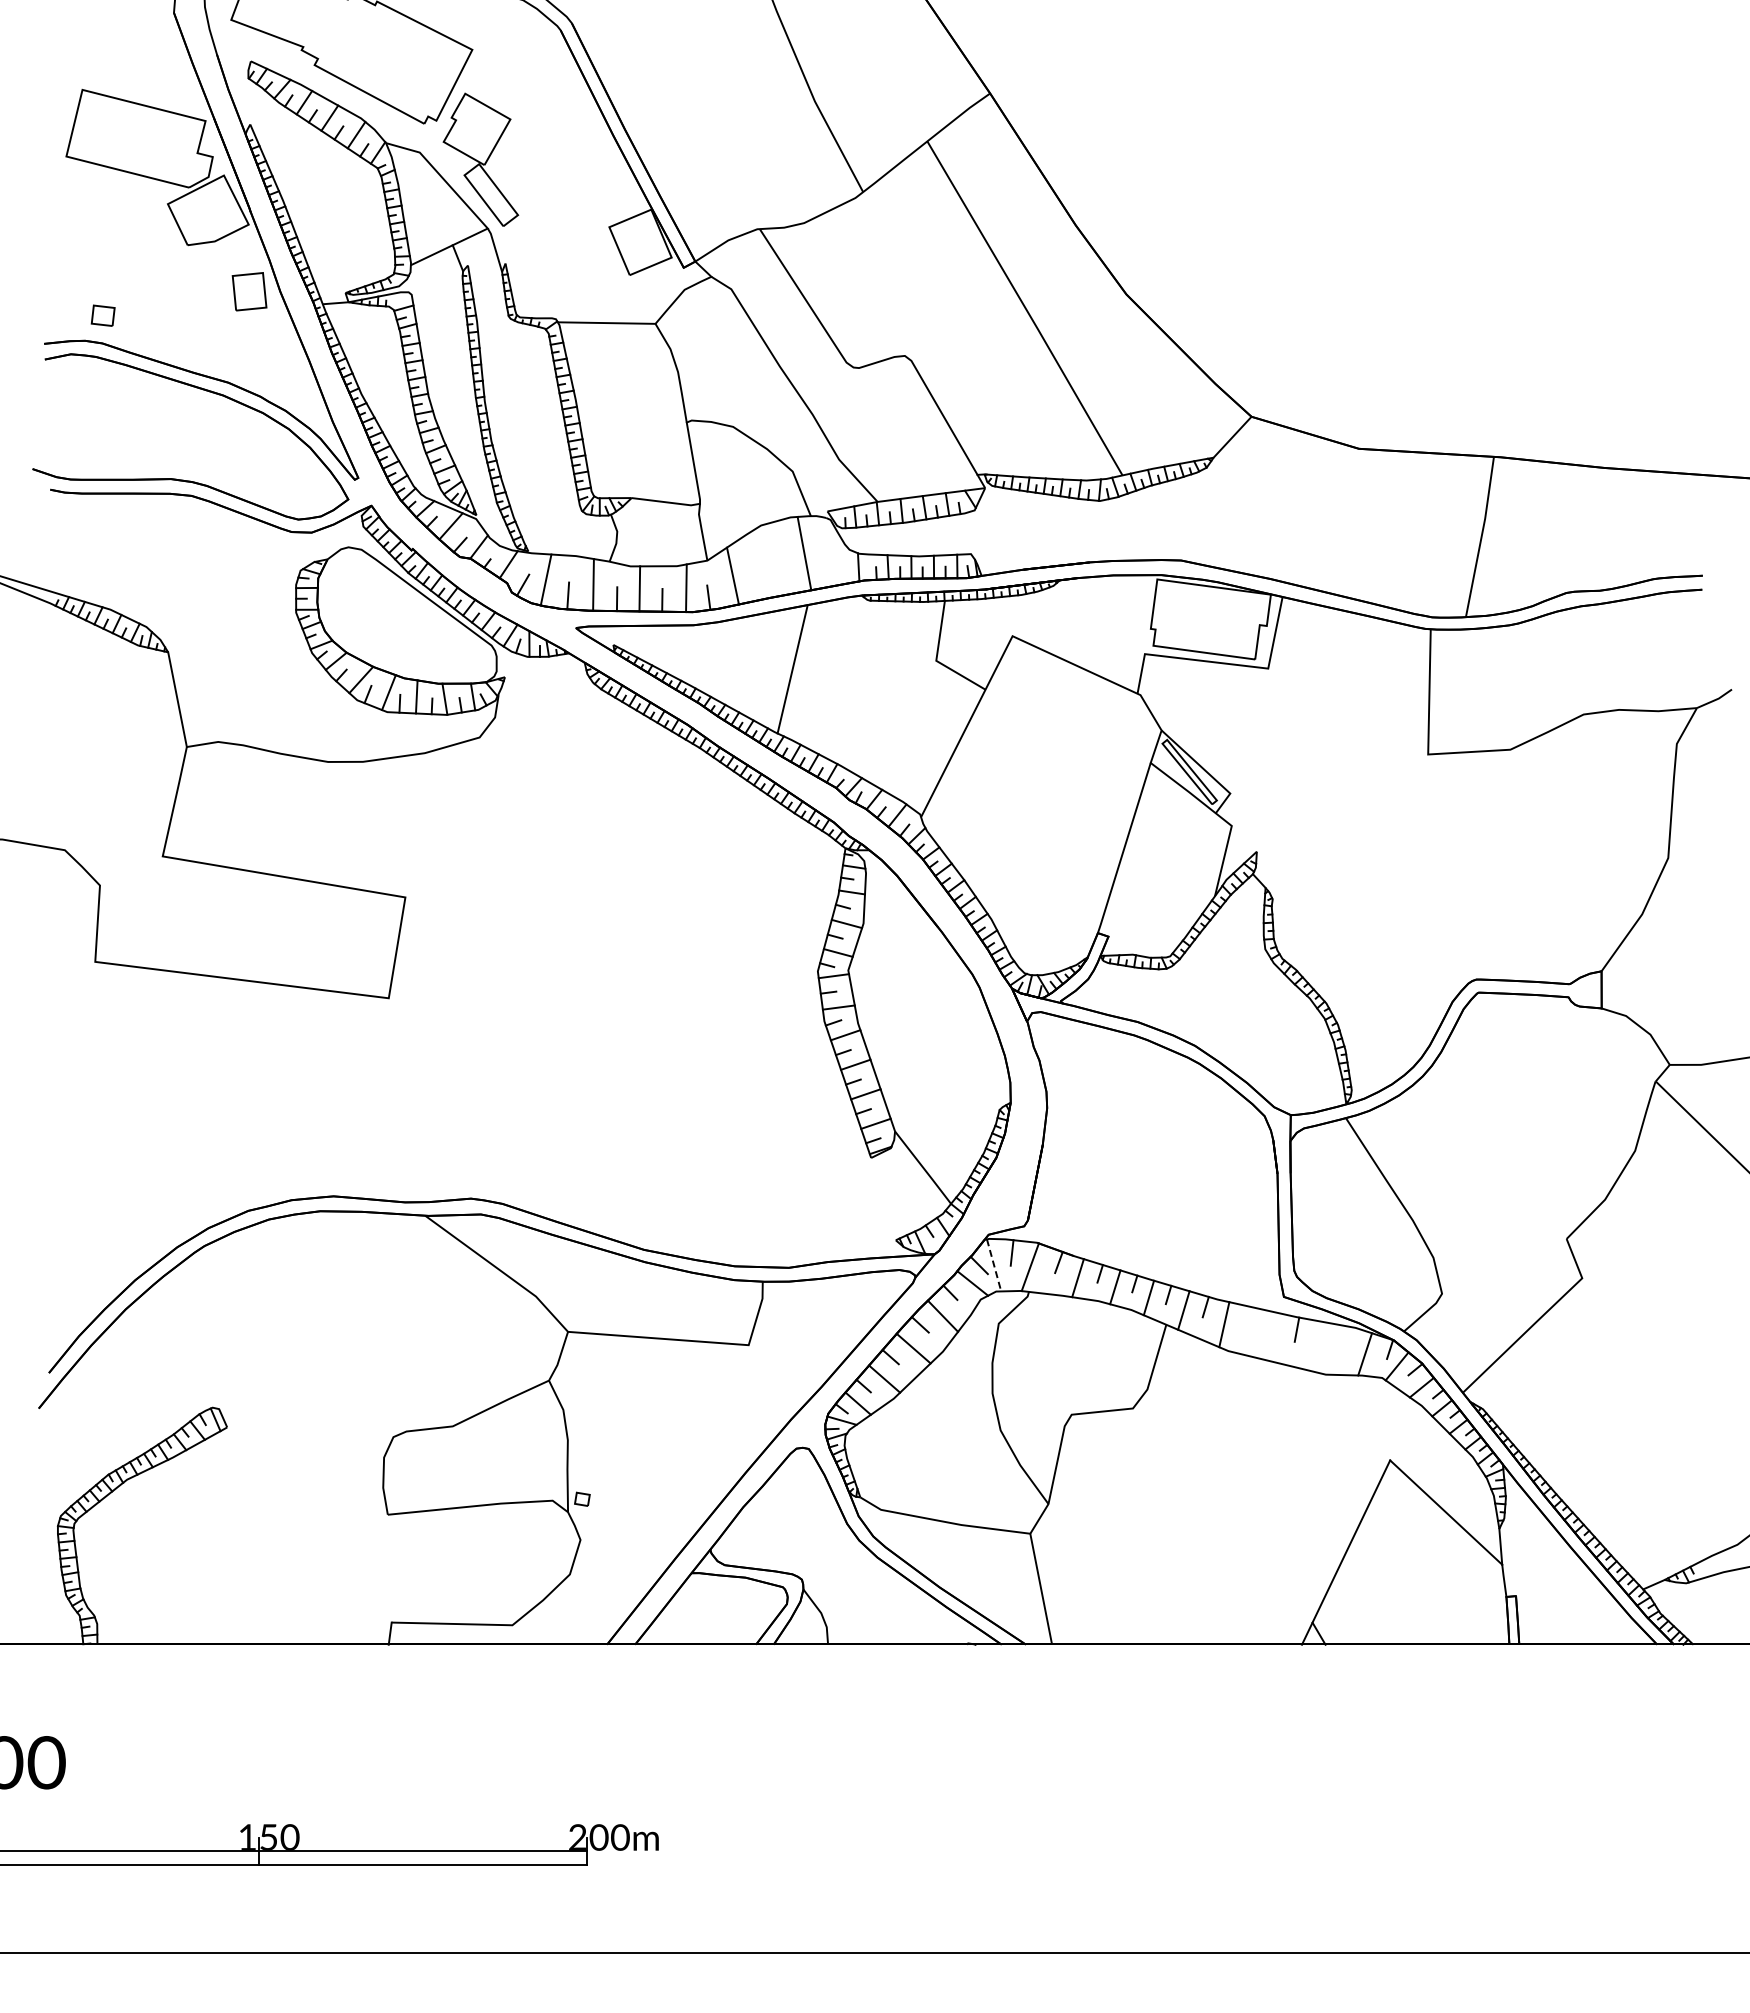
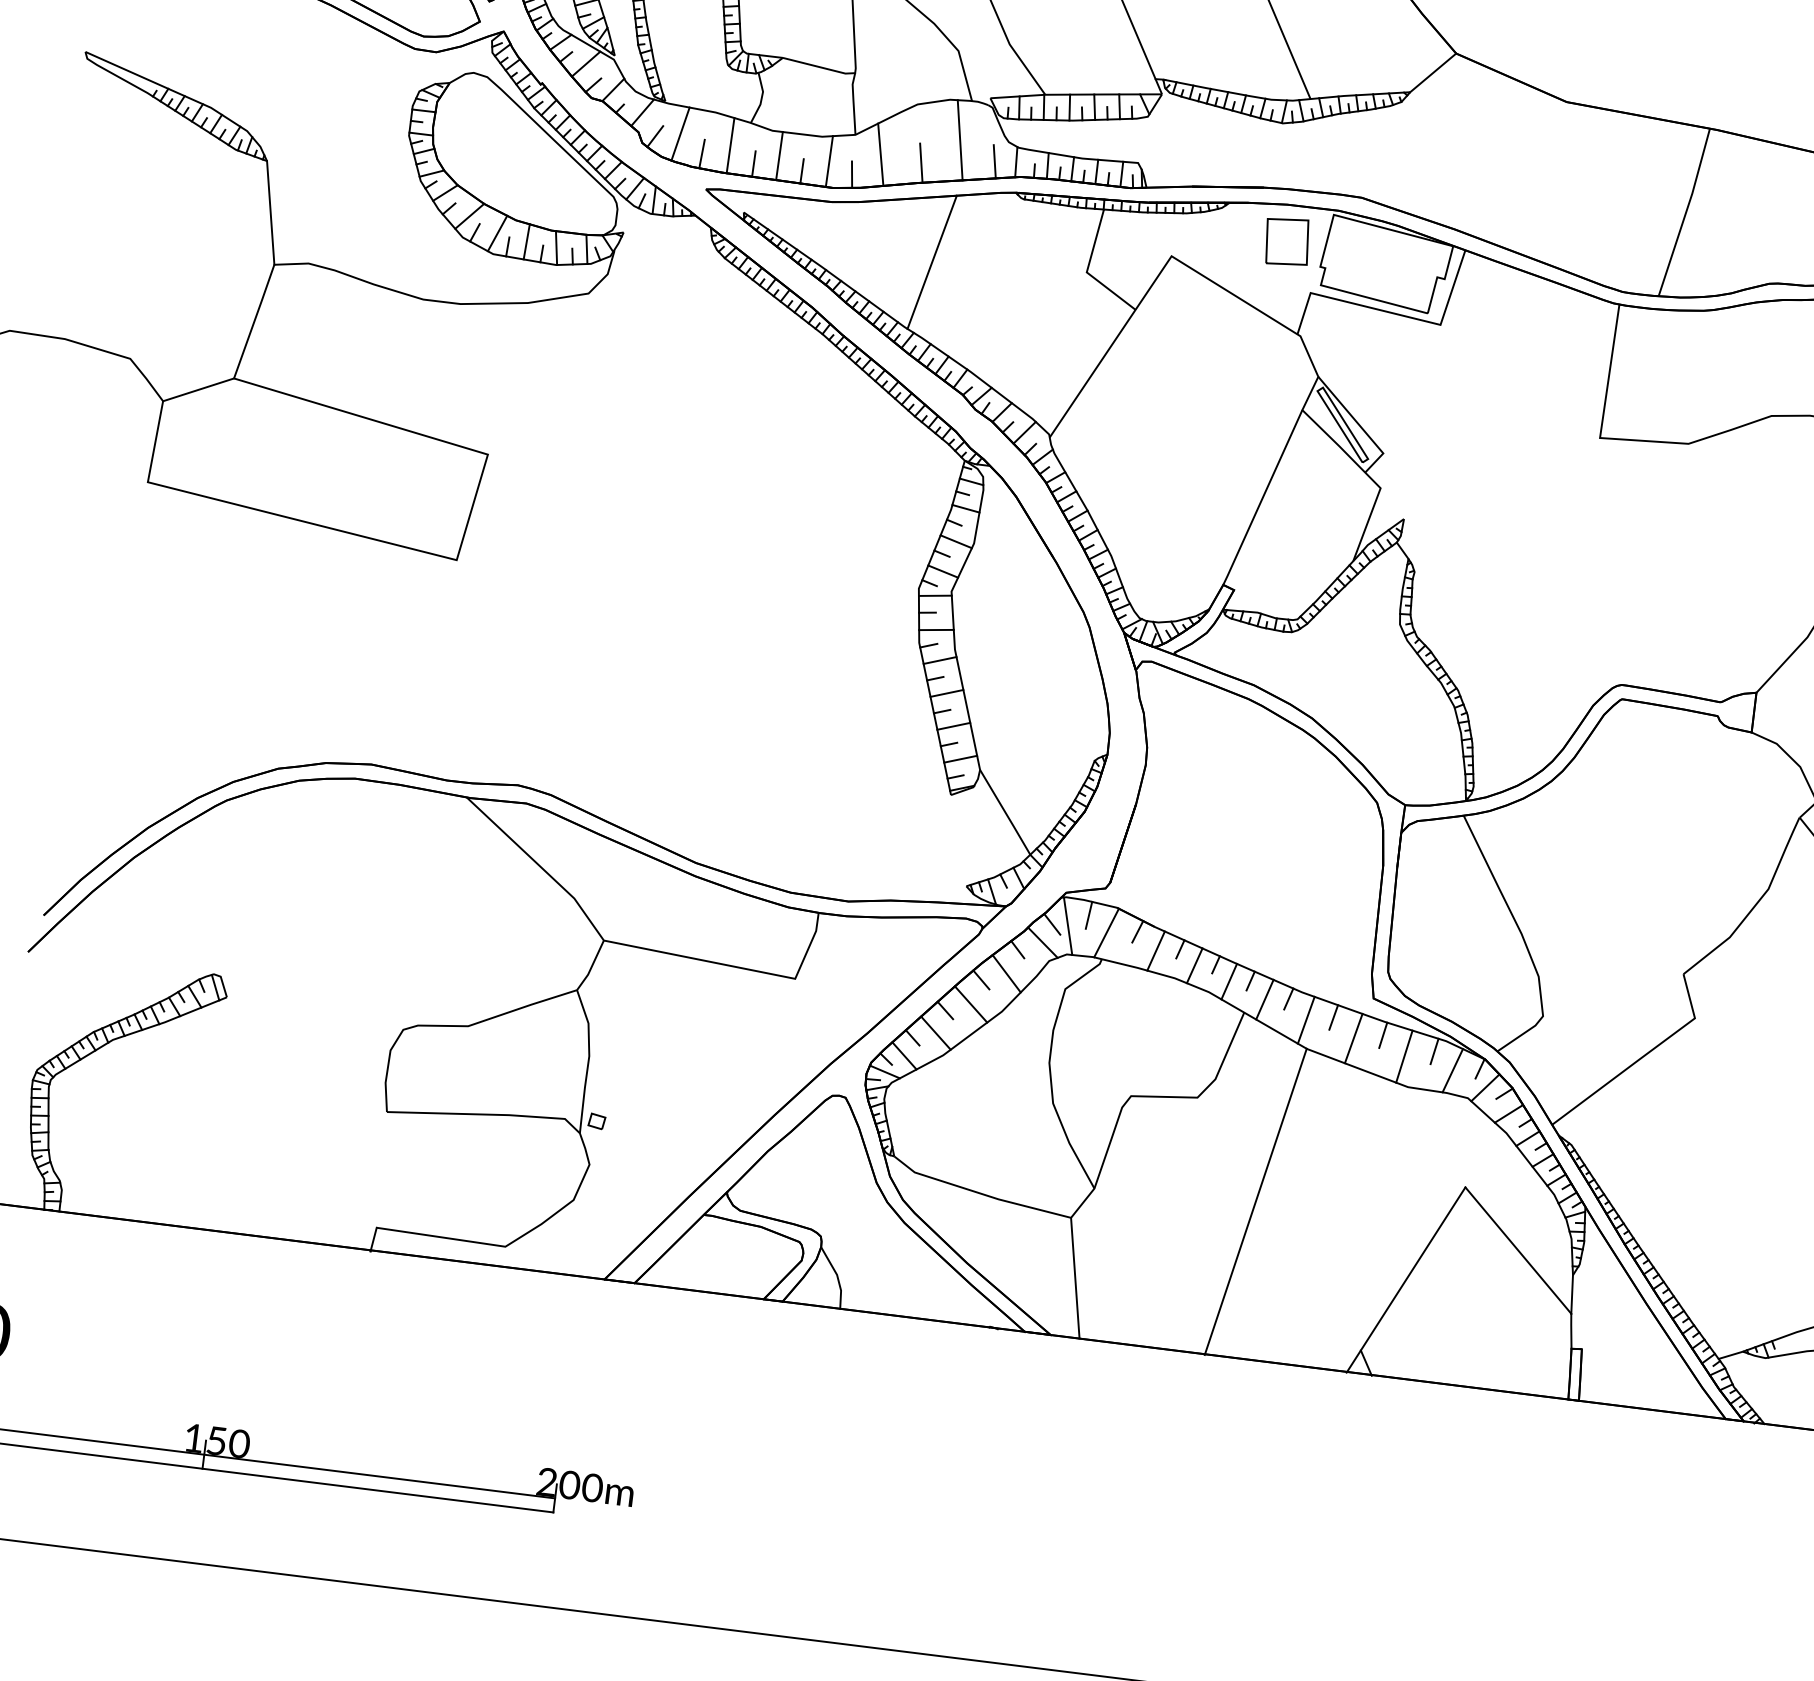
line: (838, 569) -> (994, 161), added
line: (770, 579) -> (920, 163), added
part: (1117, 609) -> (1287, 241), added
line: (131, 870) -> (198, 389), added
line: (994, 1265) -> (1068, 926), dashed -> solid
line: (1248, 1318) -> (1332, 1016), added
line: (1269, 1335) -> (1353, 1037), added
line: (1345, 1338) -> (1433, 1051), added
line: (1318, 1346) -> (1403, 1056), added
line: (1198, 1497) -> (1255, 1201), added

